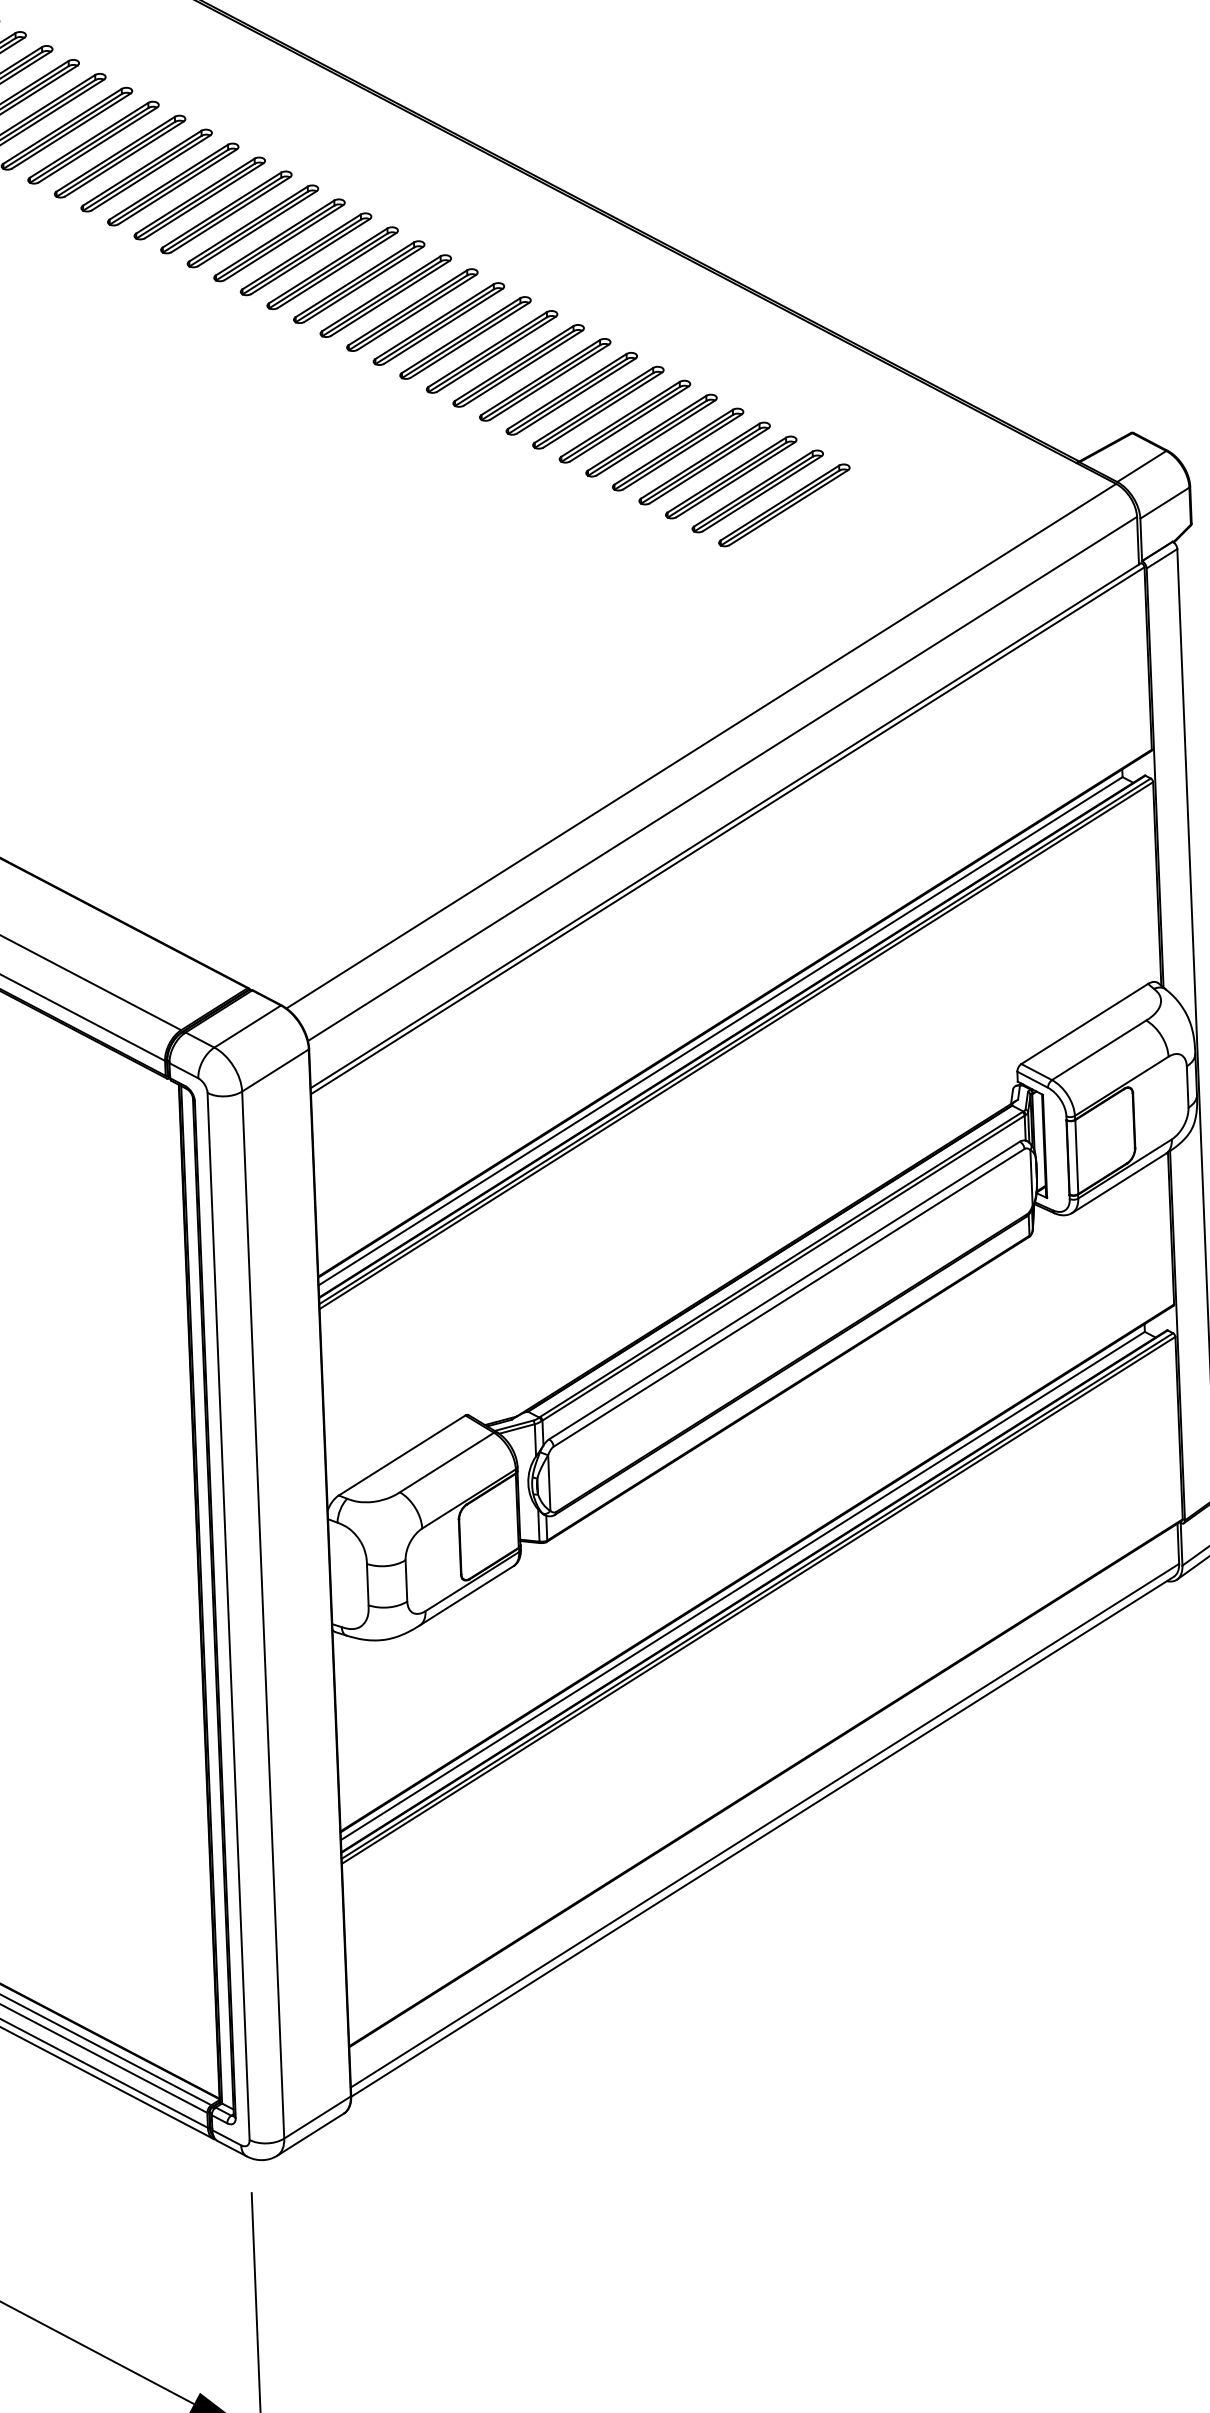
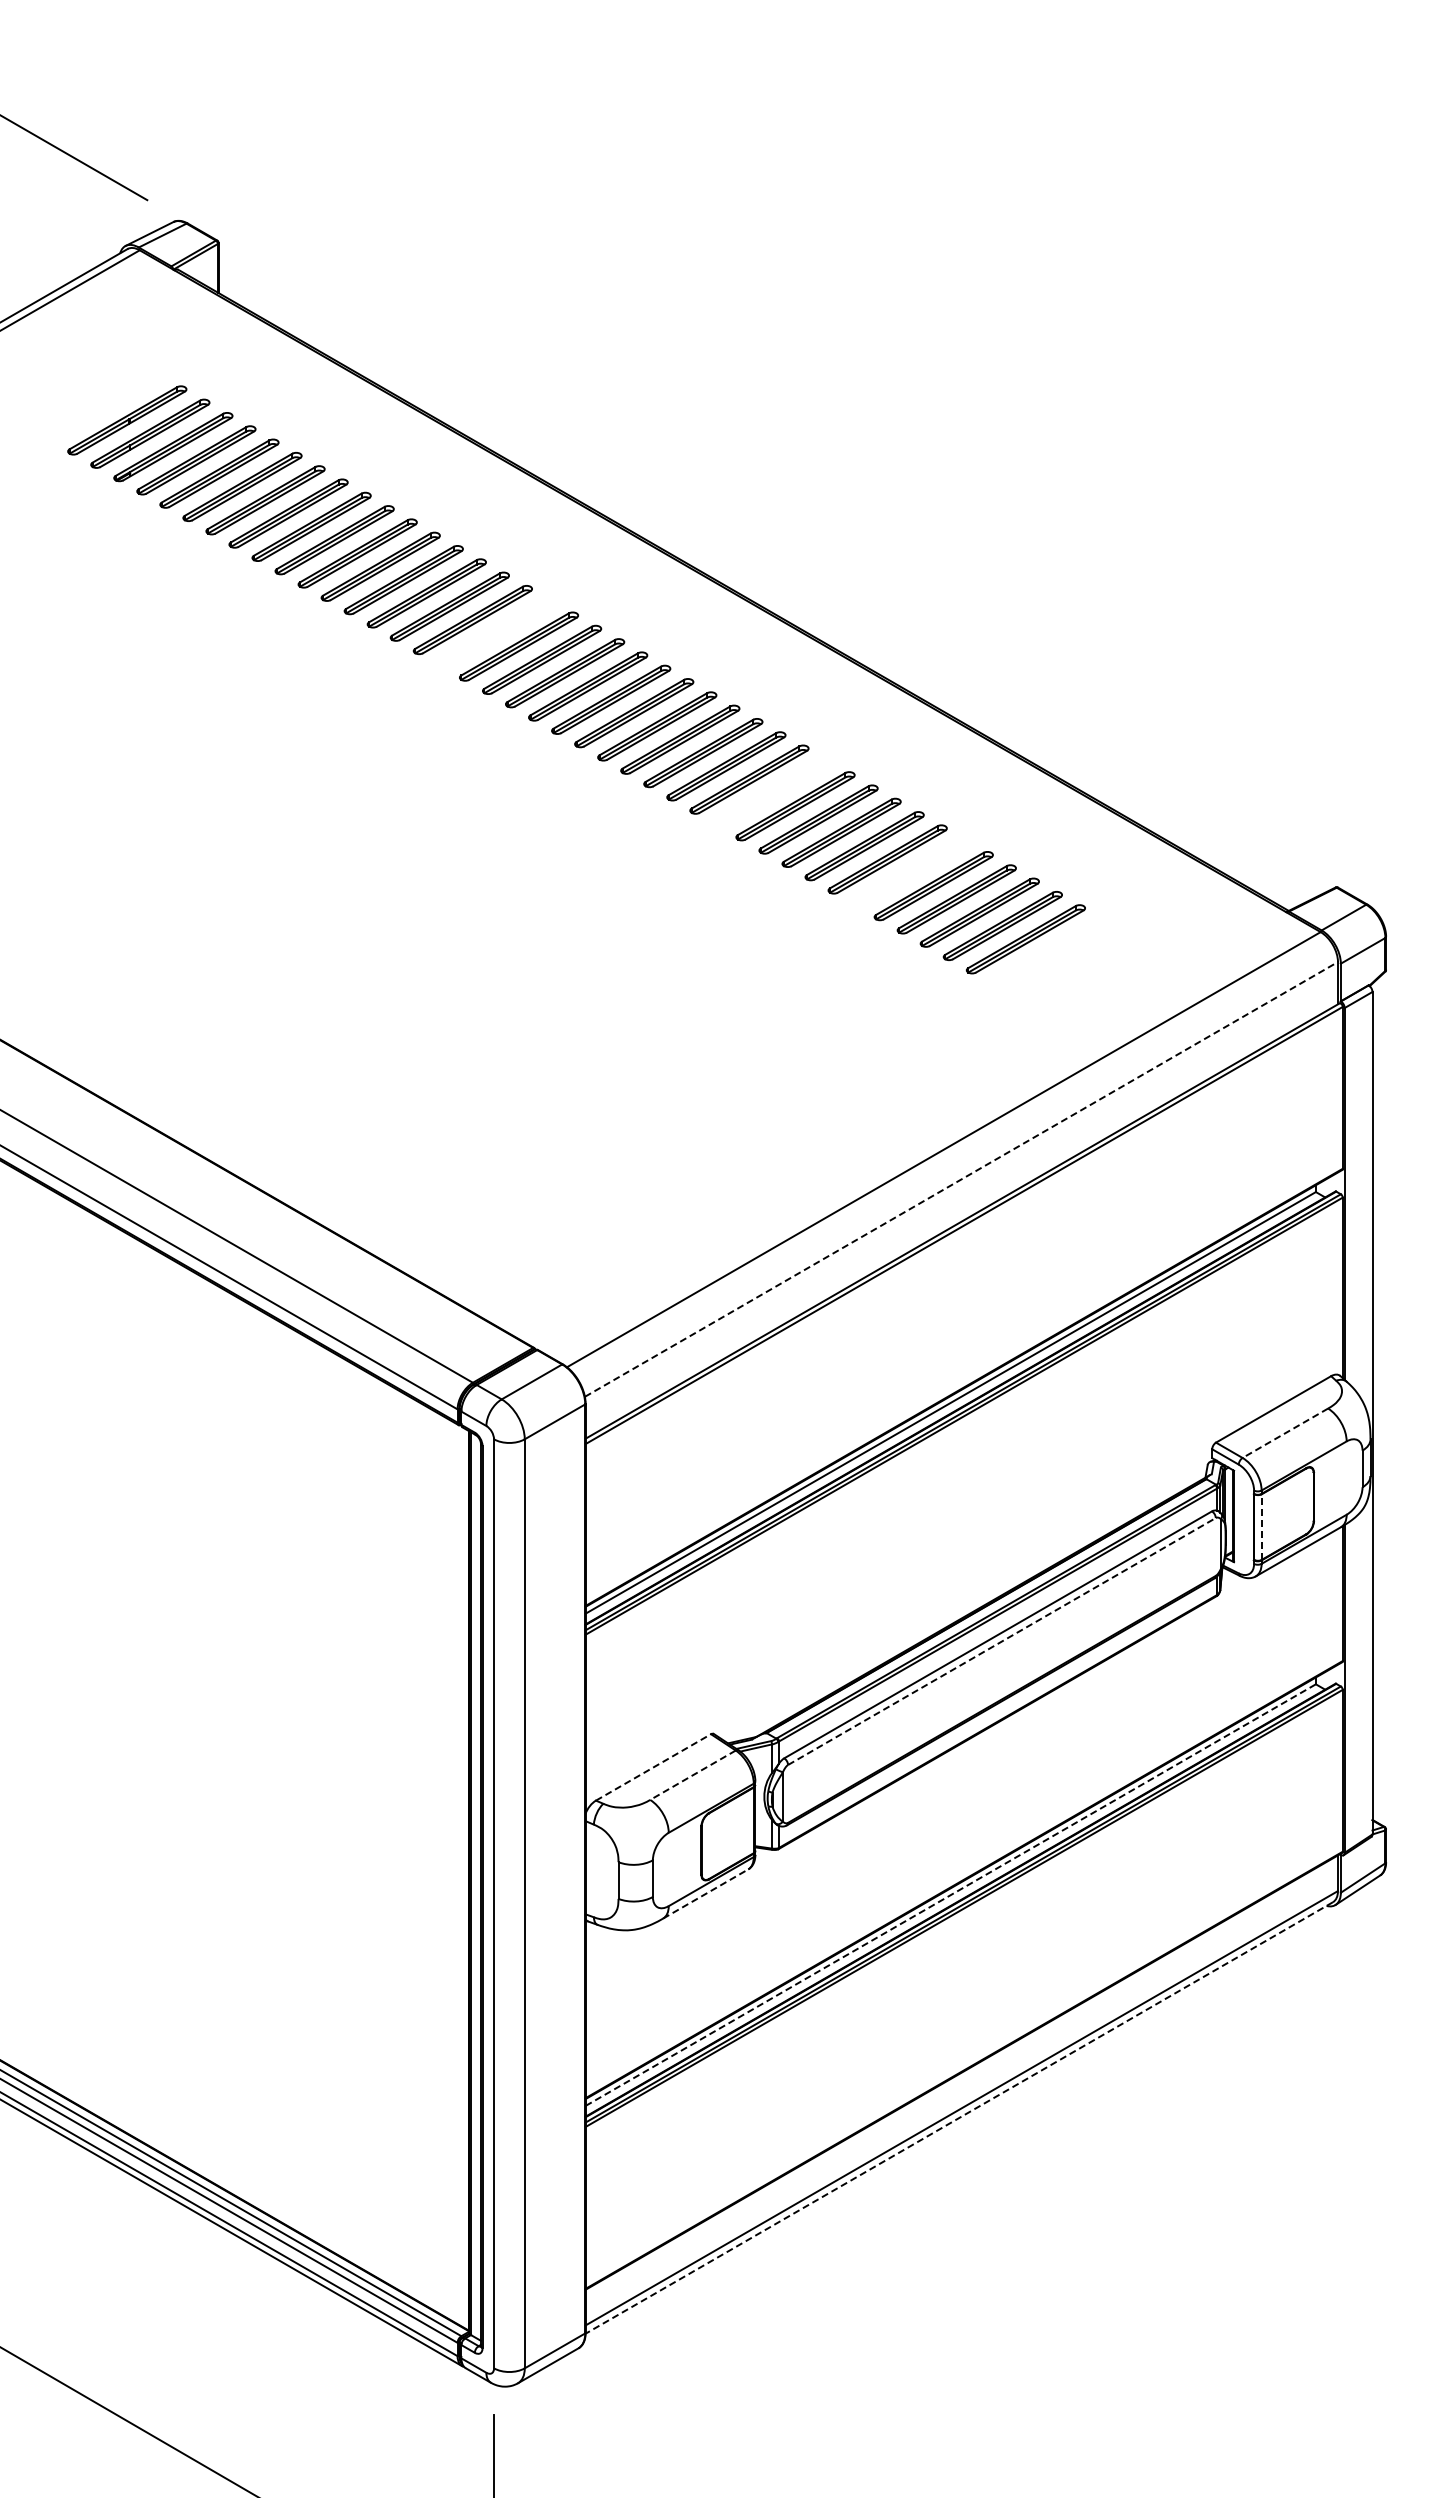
part: (172, 184) -> (495, 633), removed
part: (492, 351) -> (772, 792), removed
part: (651, 435) -> (910, 872), removed
line: (722, 779) -> (961, 1179), solid -> dashed
line: (1098, 1050) -> (1284, 1433), solid -> dashed
line: (1076, 1157) -> (1261, 1527), solid -> dashed
line: (788, 1297) -> (1001, 1641), solid -> dashed
line: (402, 1455) -> (653, 1767), solid -> dashed
line: (446, 1462) -> (692, 1775), solid -> dashed
line: (742, 1586) -> (950, 1895), solid -> dashed
line: (467, 1595) -> (706, 1893), solid -> dashed
line: (761, 1837) -> (958, 2118), solid -> dashed

